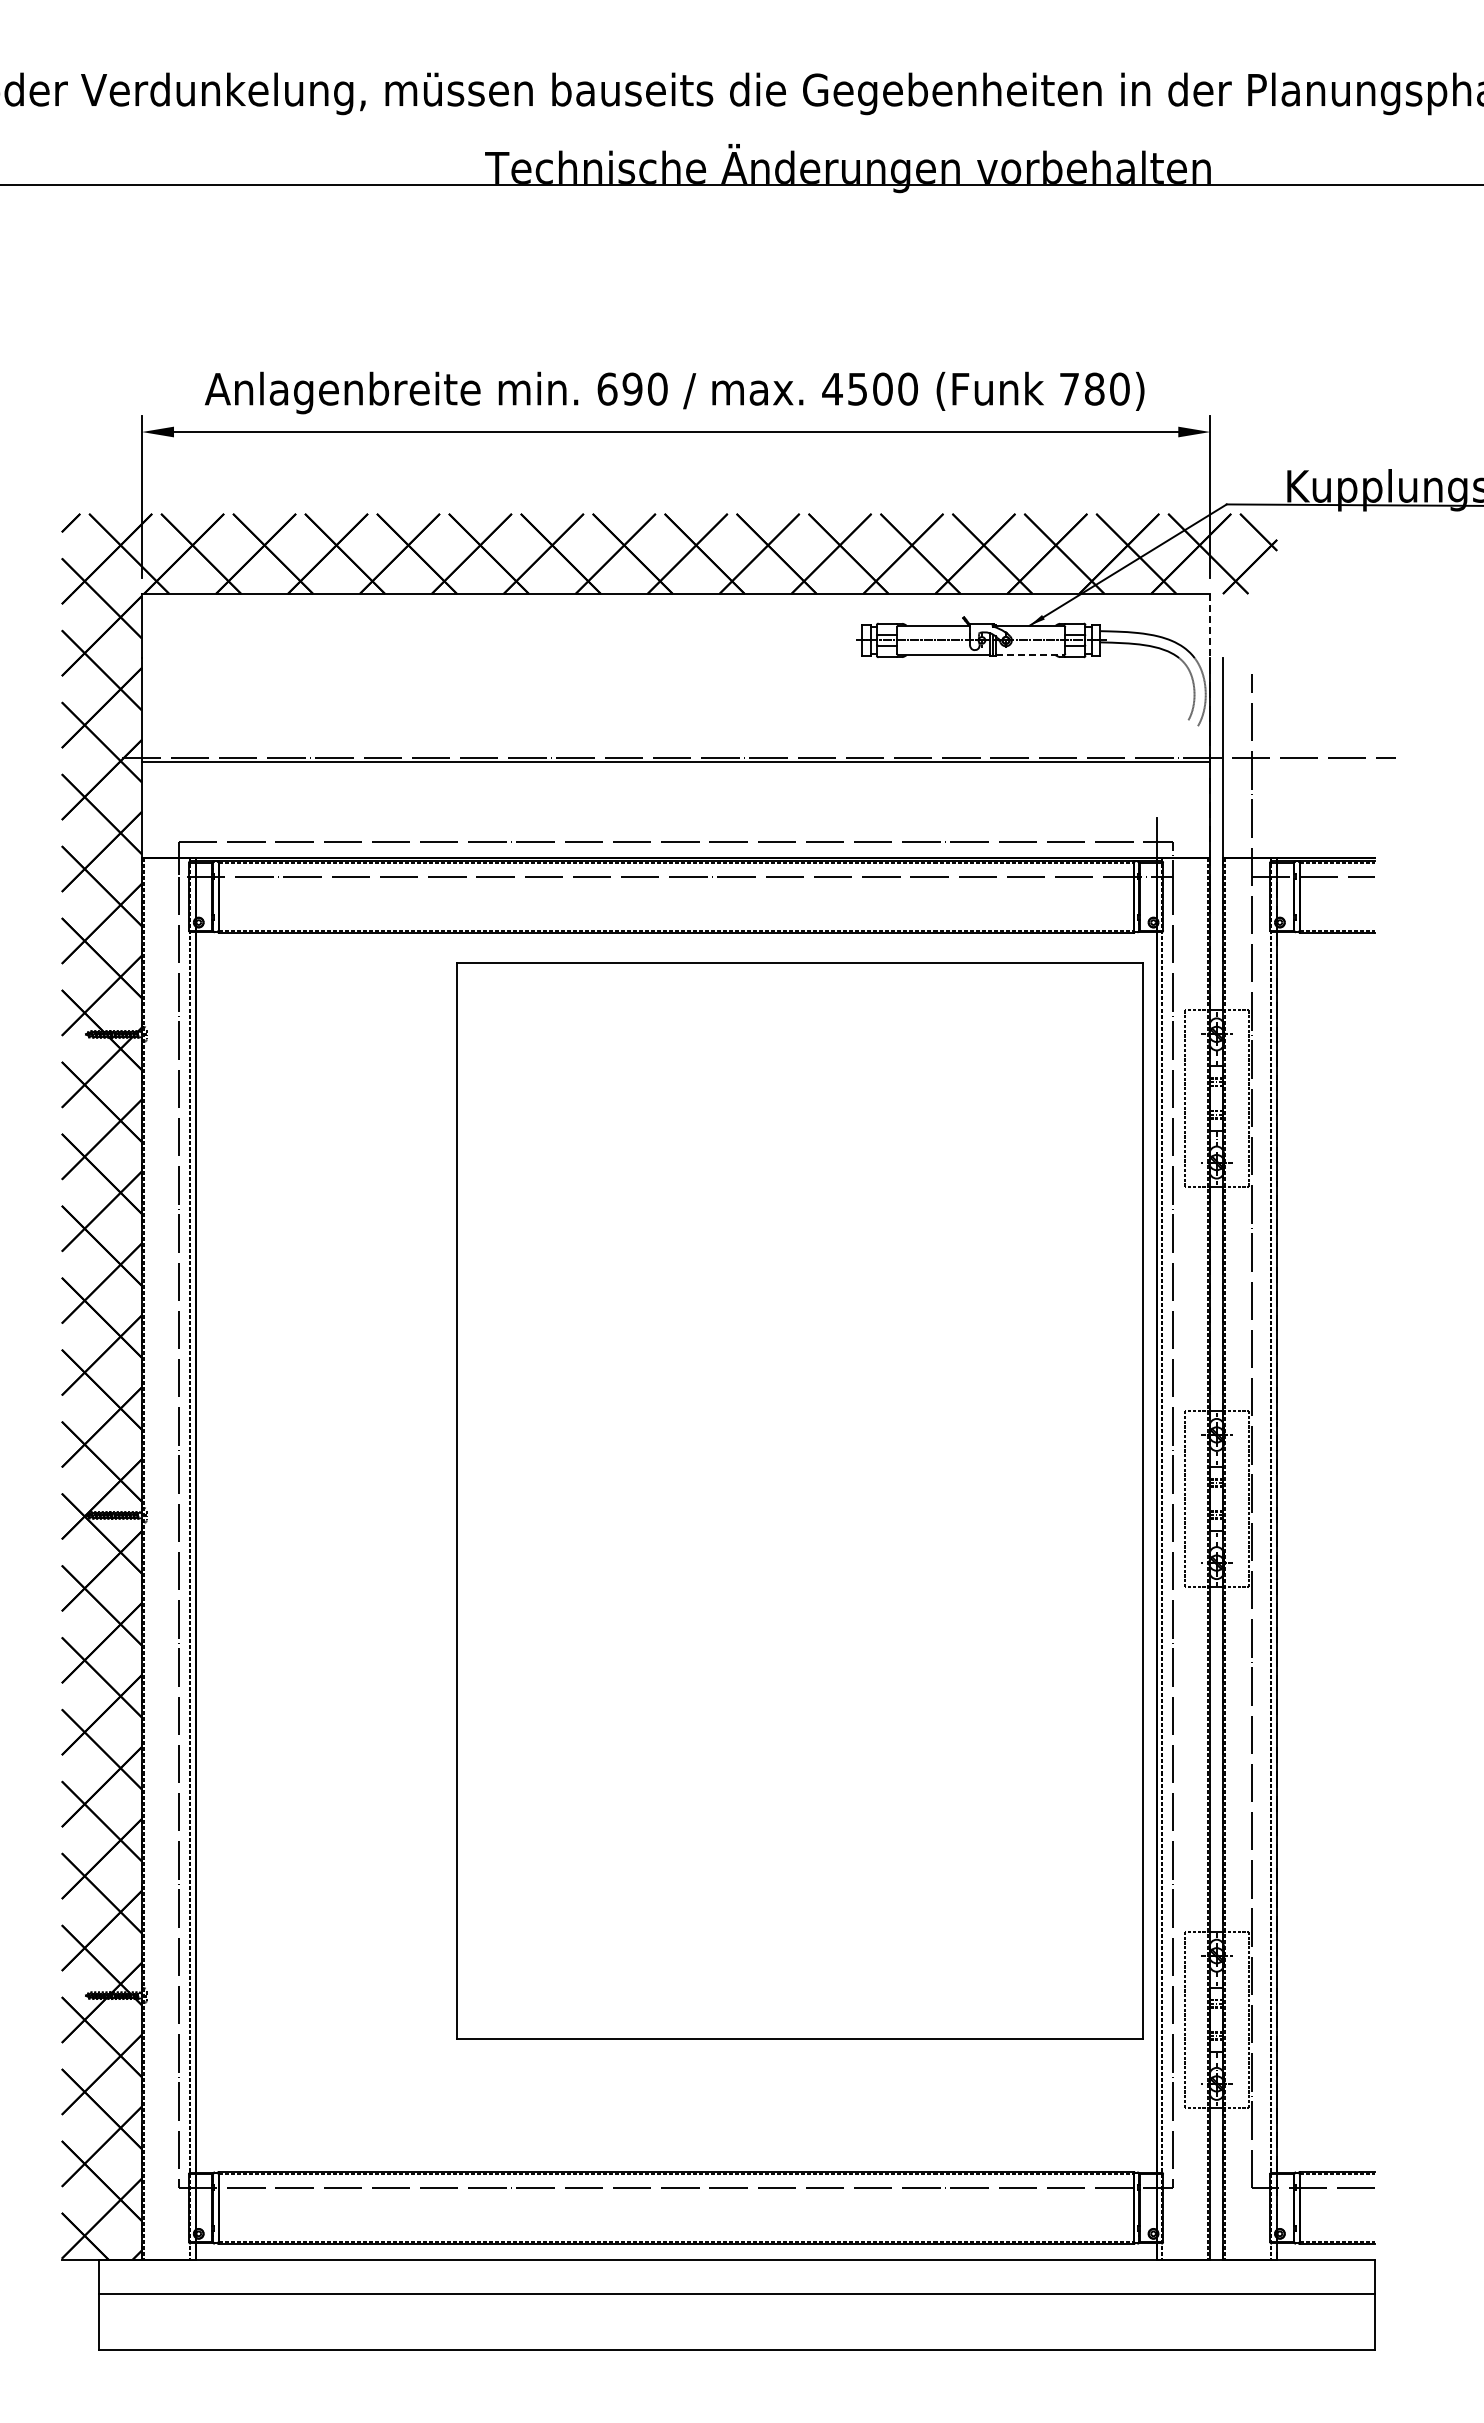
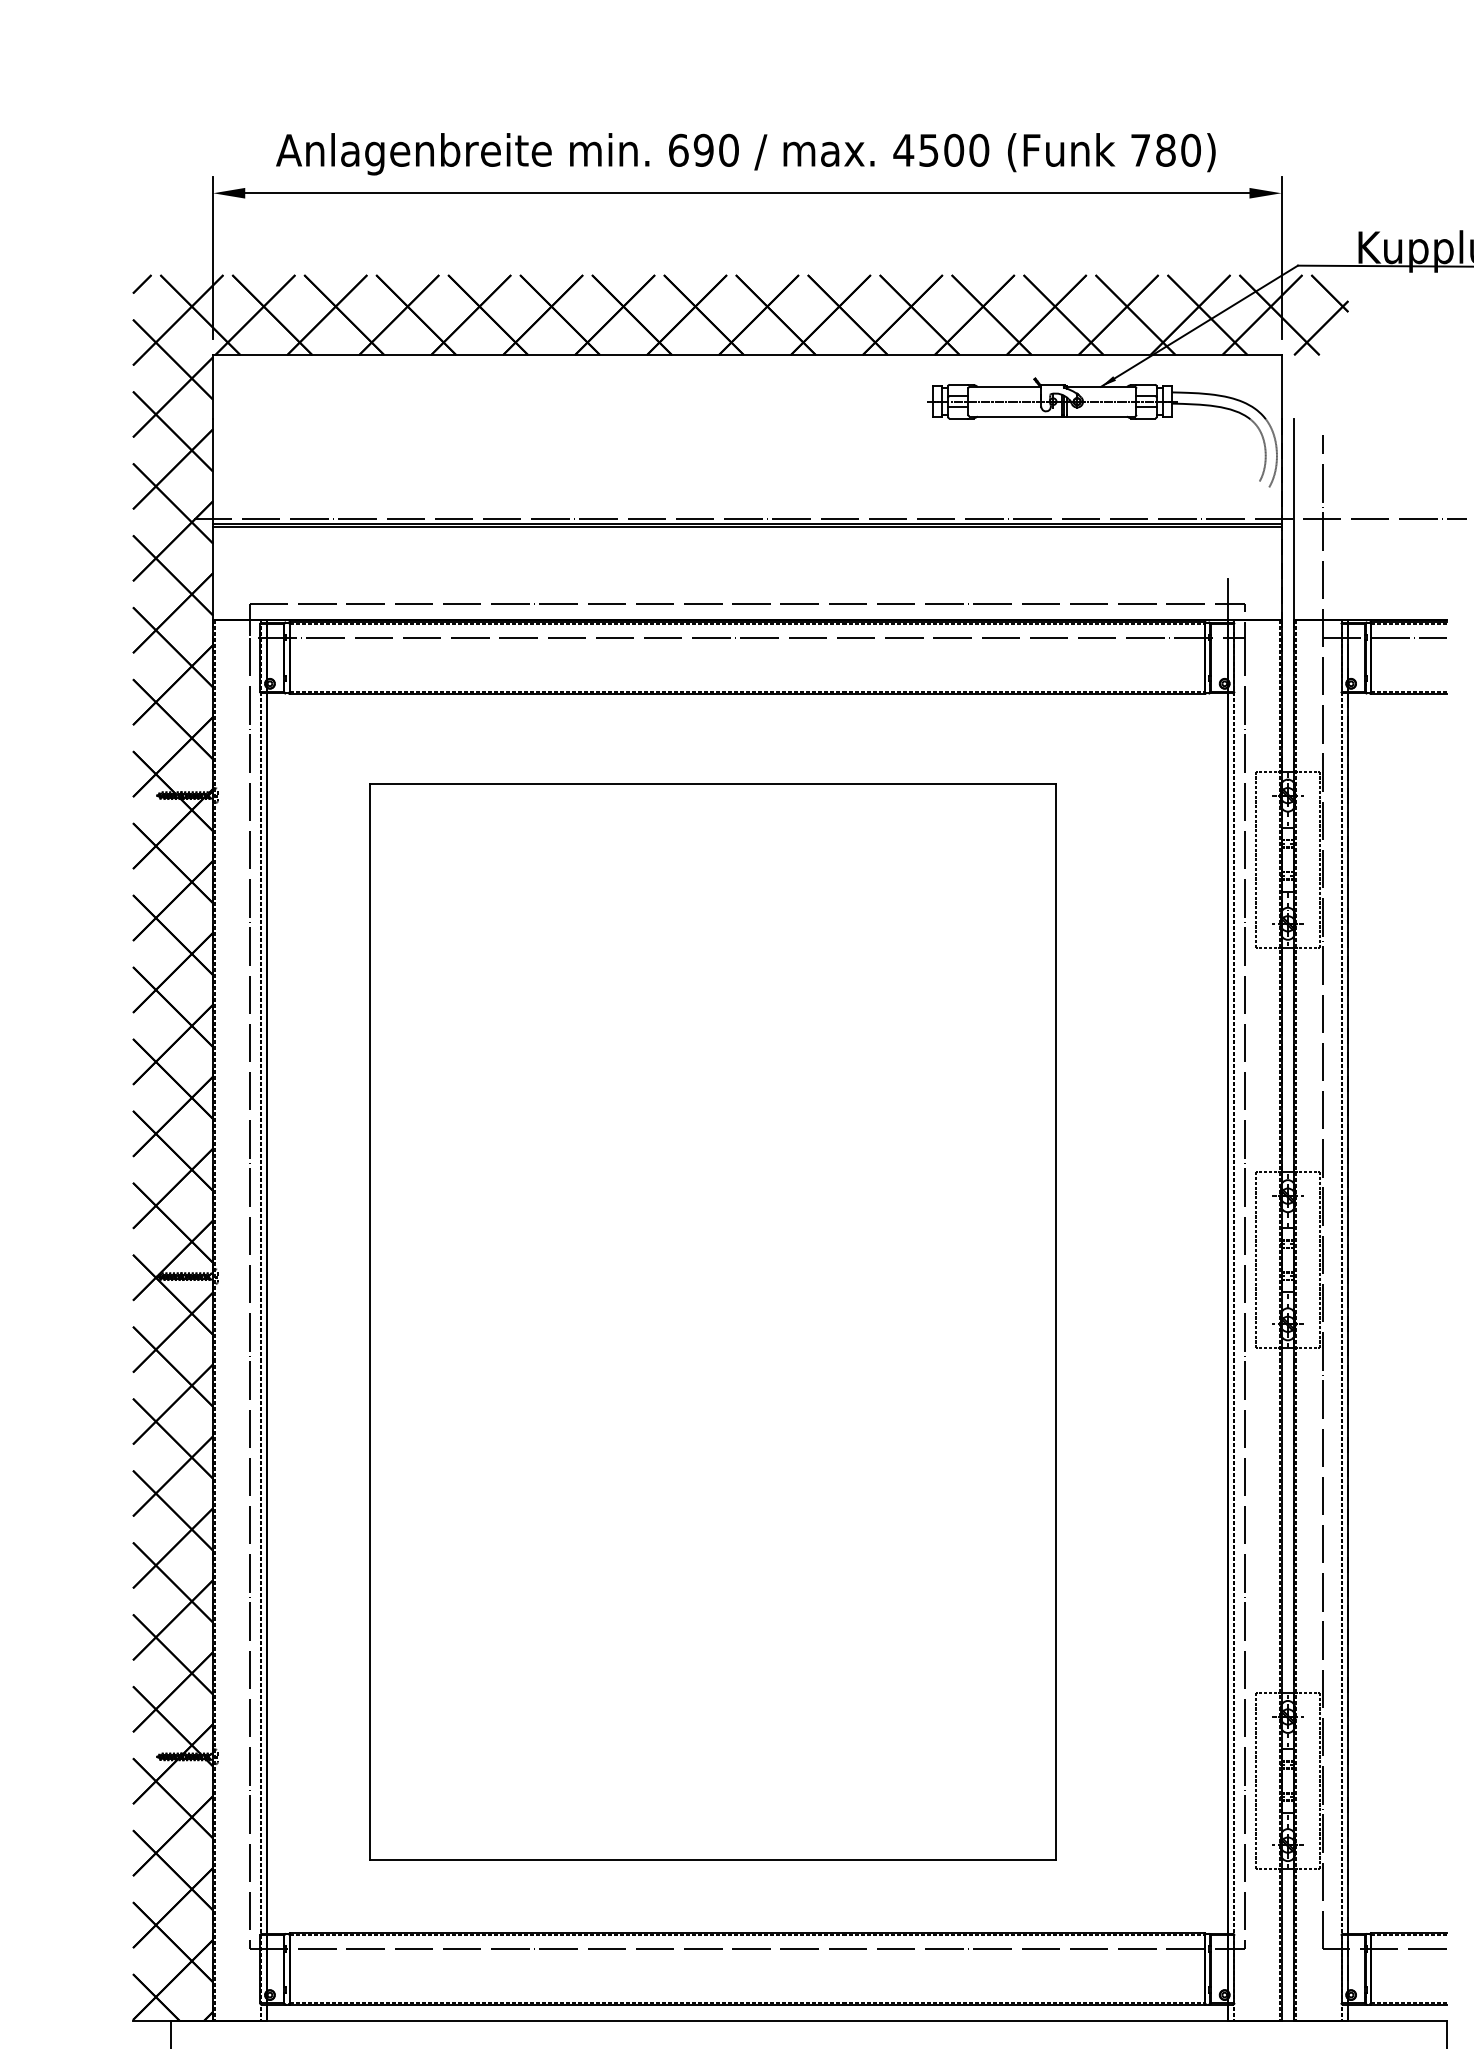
line: (1210, 626) -> (1281, 387), dashed -> solid
line: (1029, 655) -> (1100, 416), dashed -> solid
line: (675, 765) -> (746, 526), added
part: (799, 1500) -> (712, 1321), moved

